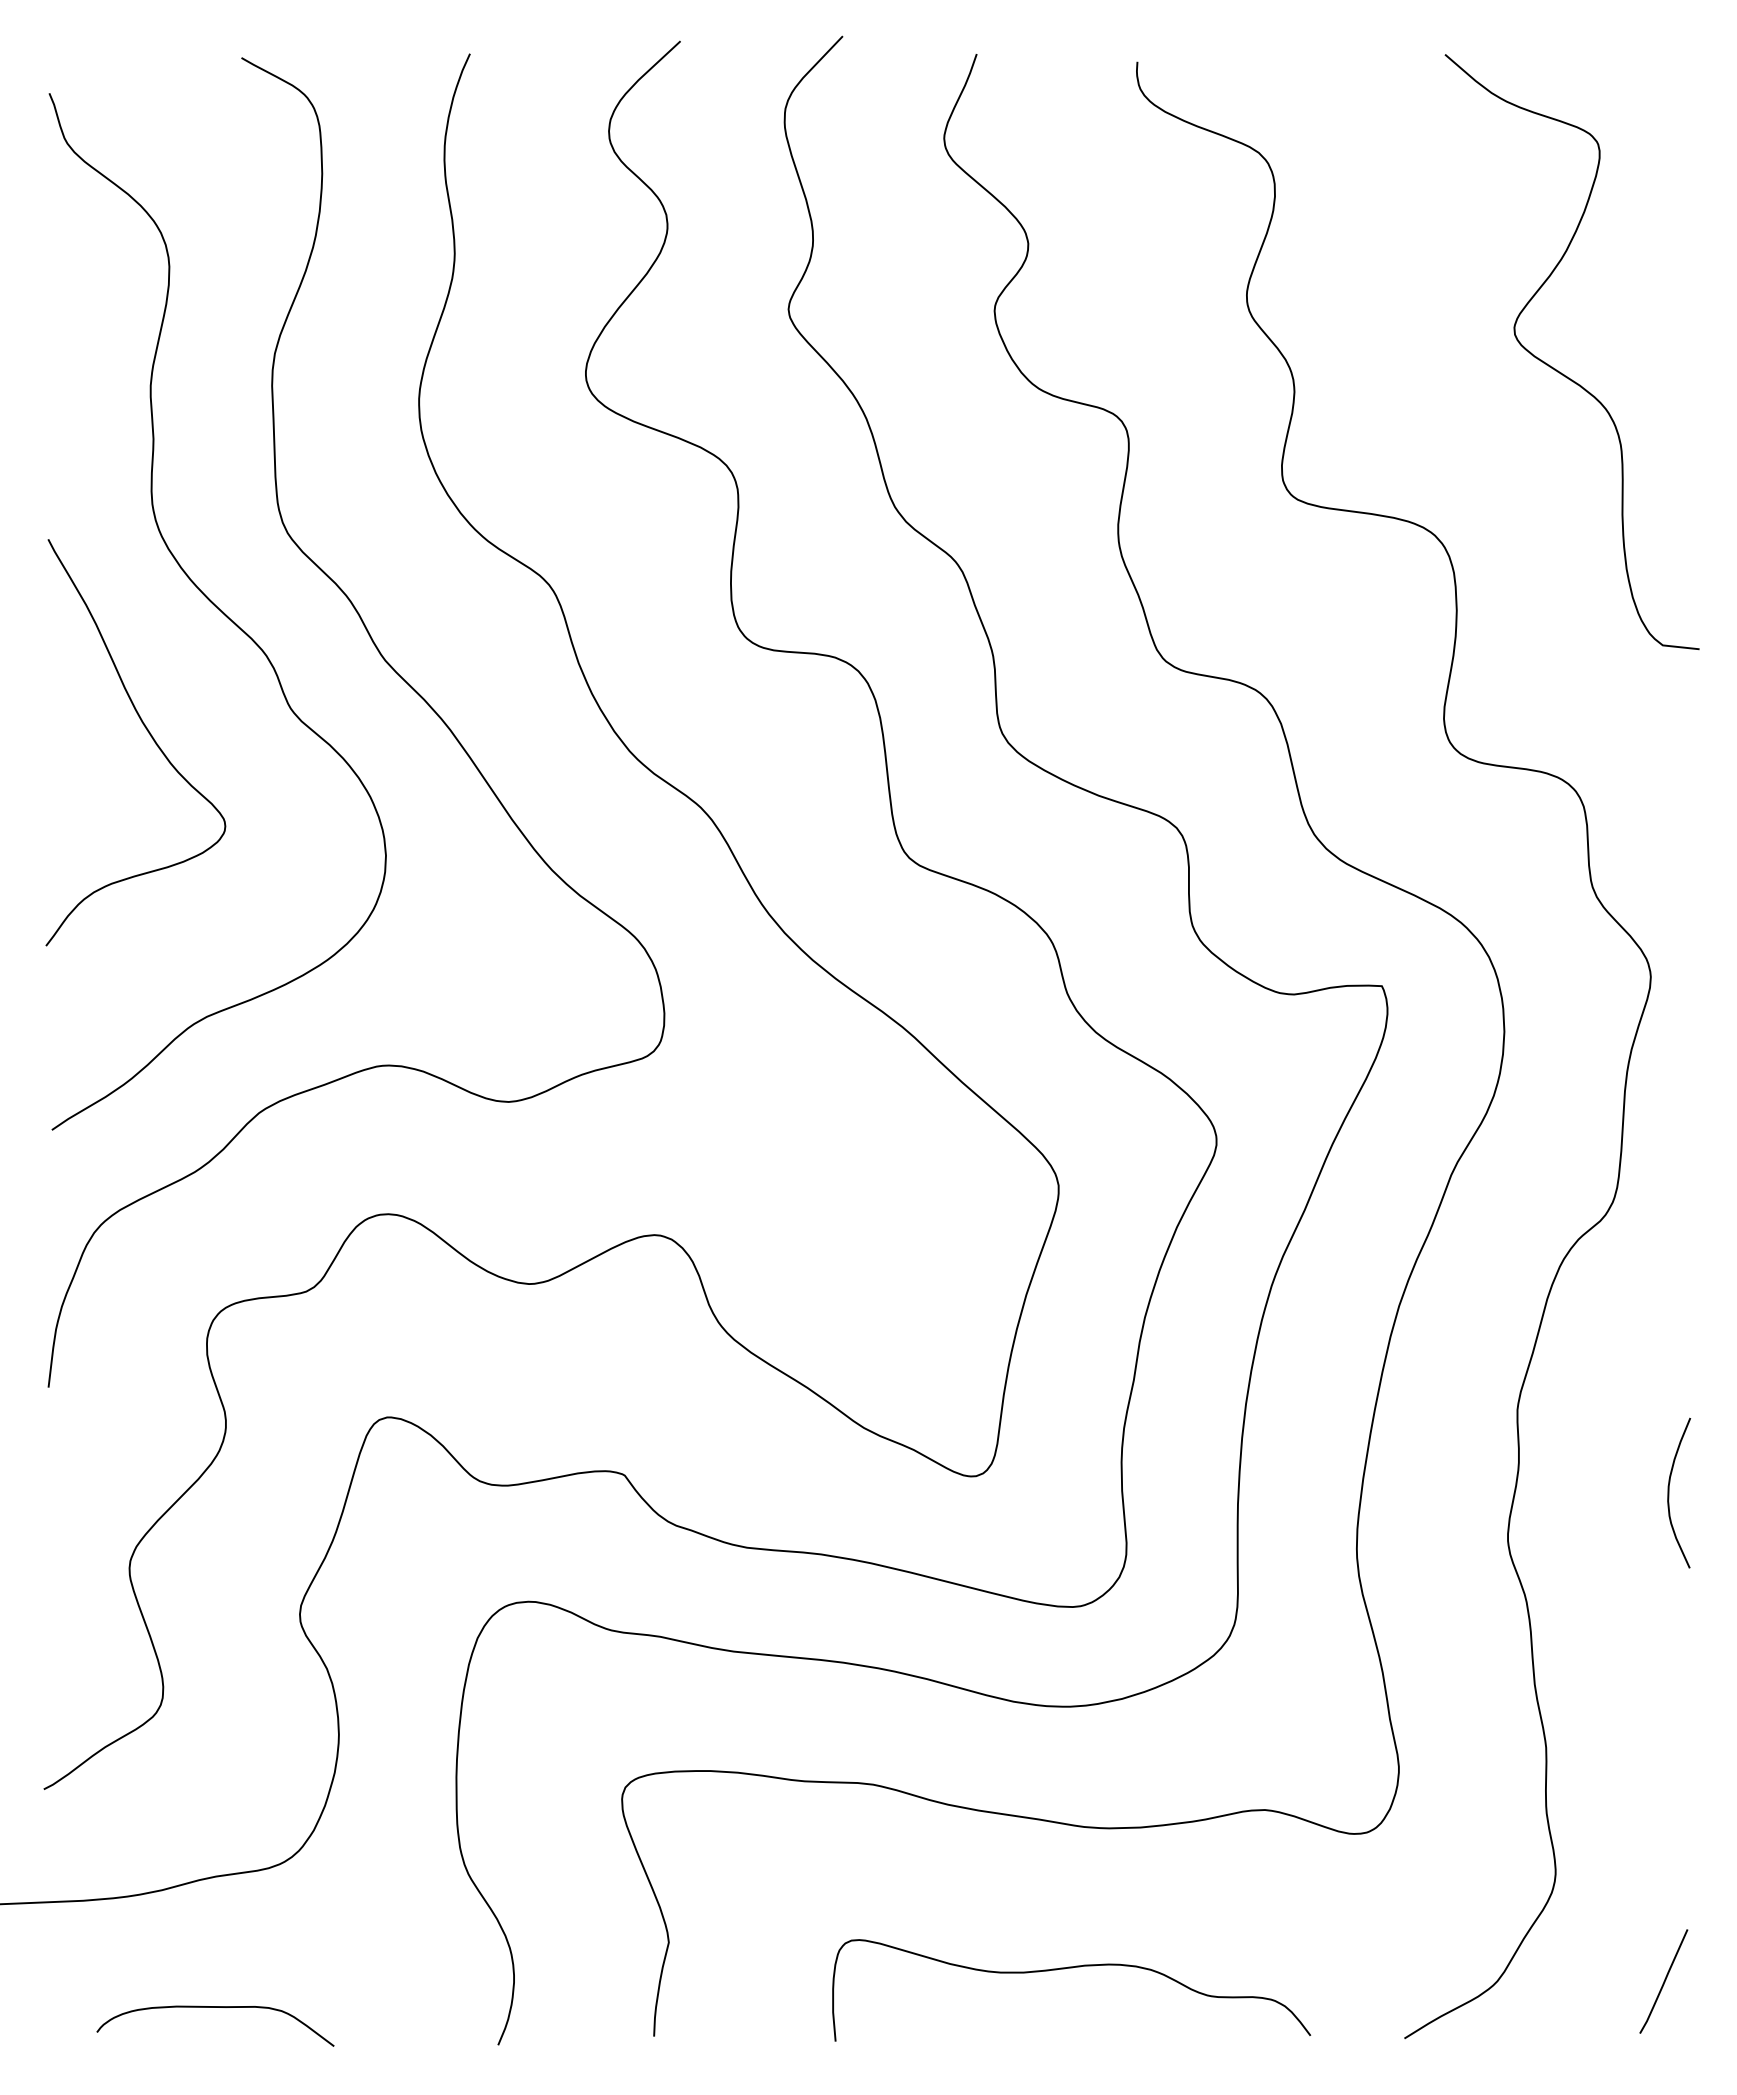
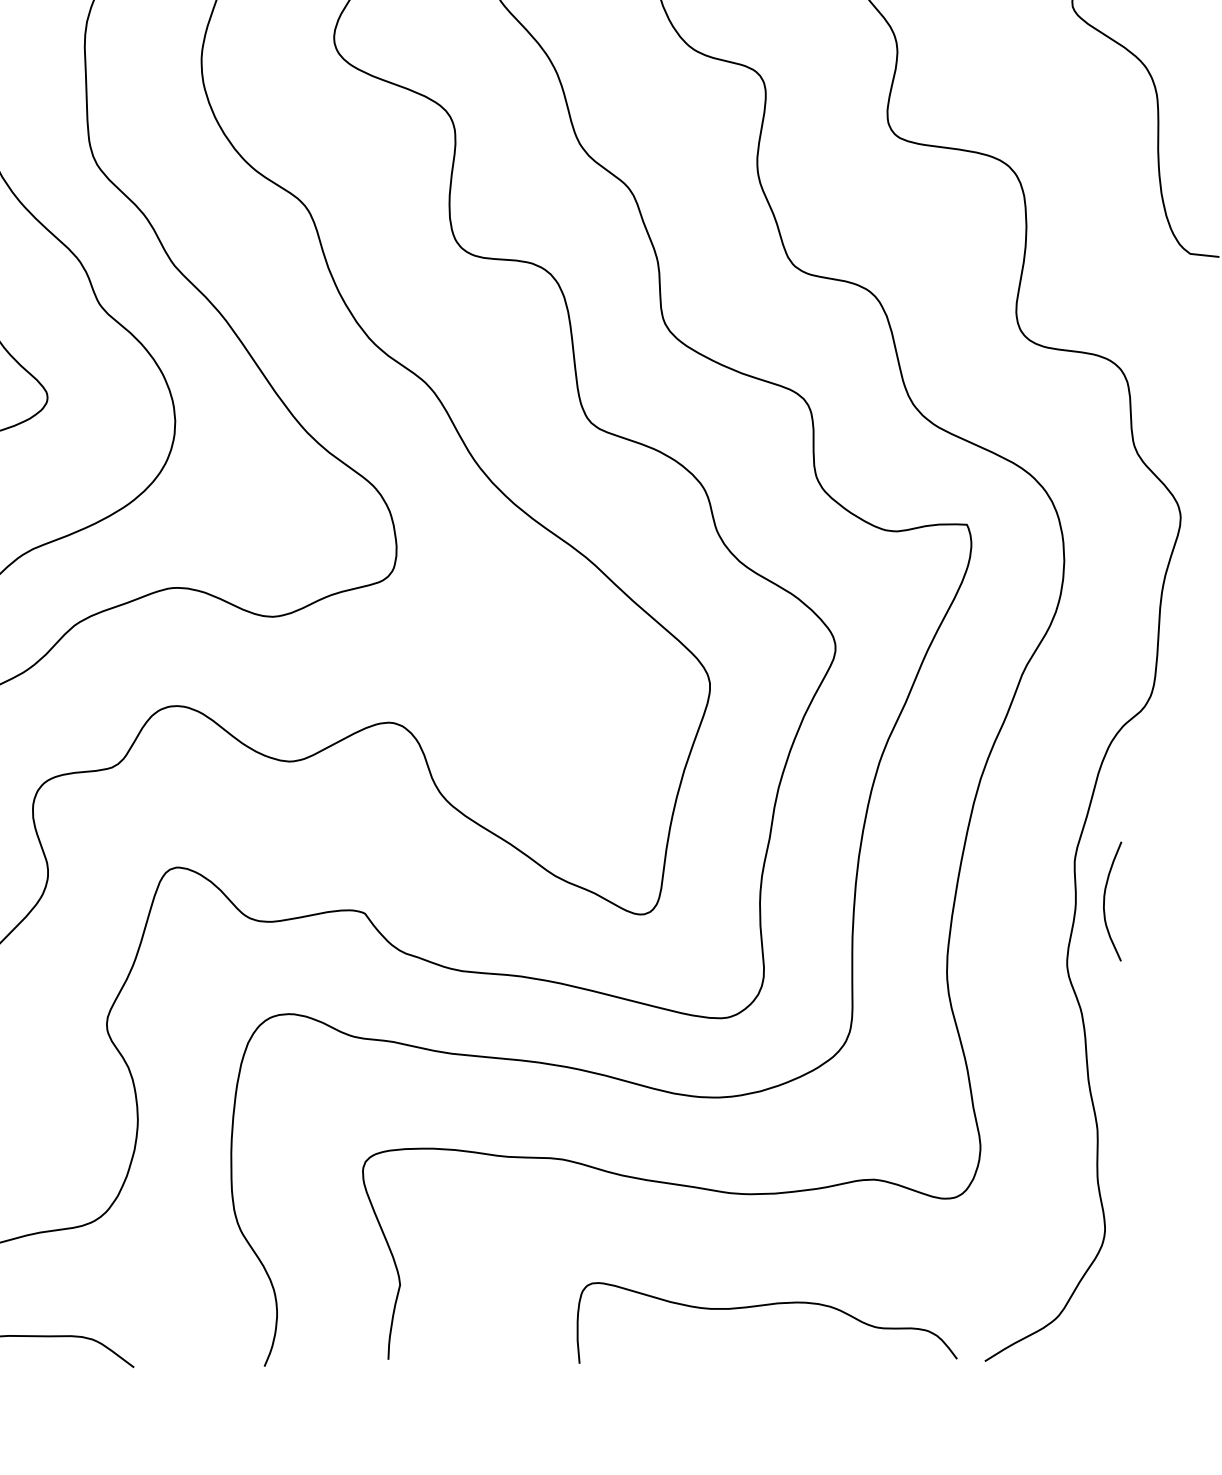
curve: (1669, 1492) -> (1104, 901), moved
curve: (1071, 1968) -> (767, 1305), moved
curve: (1663, 1981) -> (1190, 1315), removed

